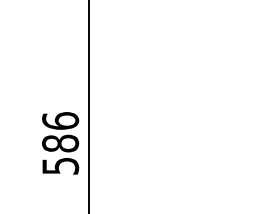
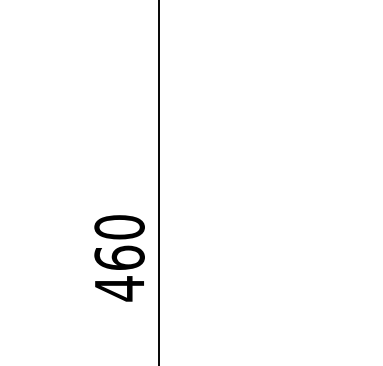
text: (60, 143) -> (119, 258), 586 -> 460

